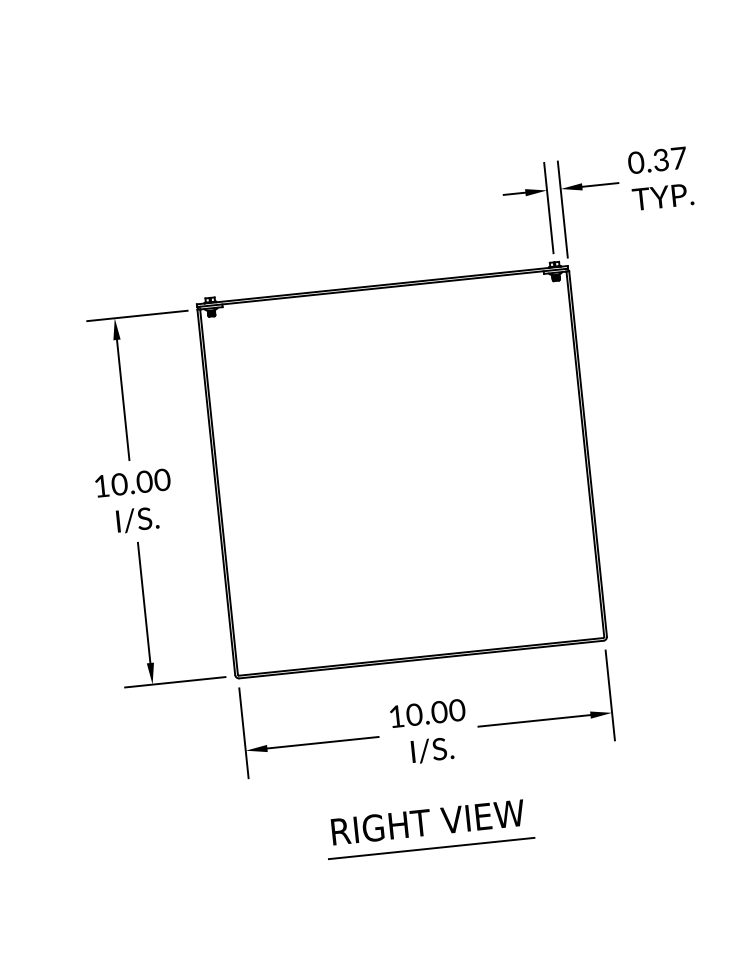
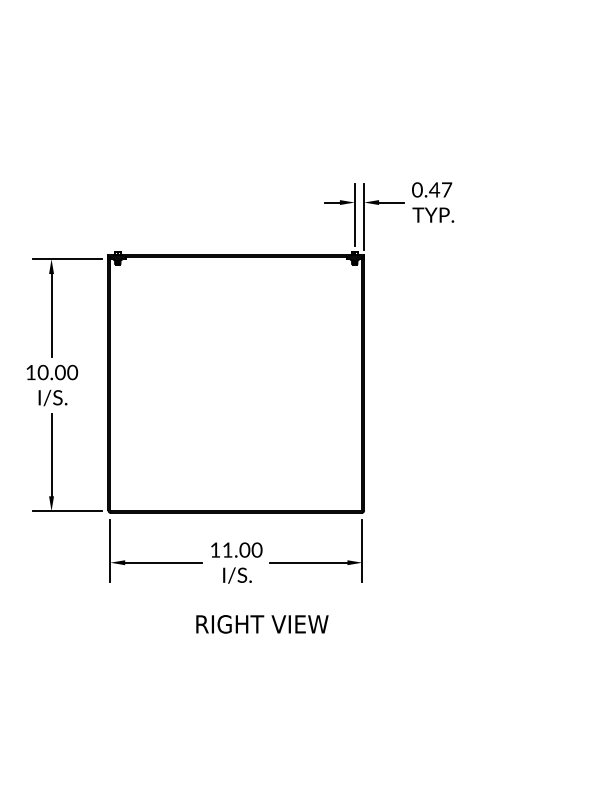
text: (660, 159) -> (434, 189), 0.37 -> 0.47
text: (414, 713) -> (227, 549), 10.00 -> 11.00
text: (428, 822) -> (262, 624), moved
line: (431, 848) -> (229, 642), removed

